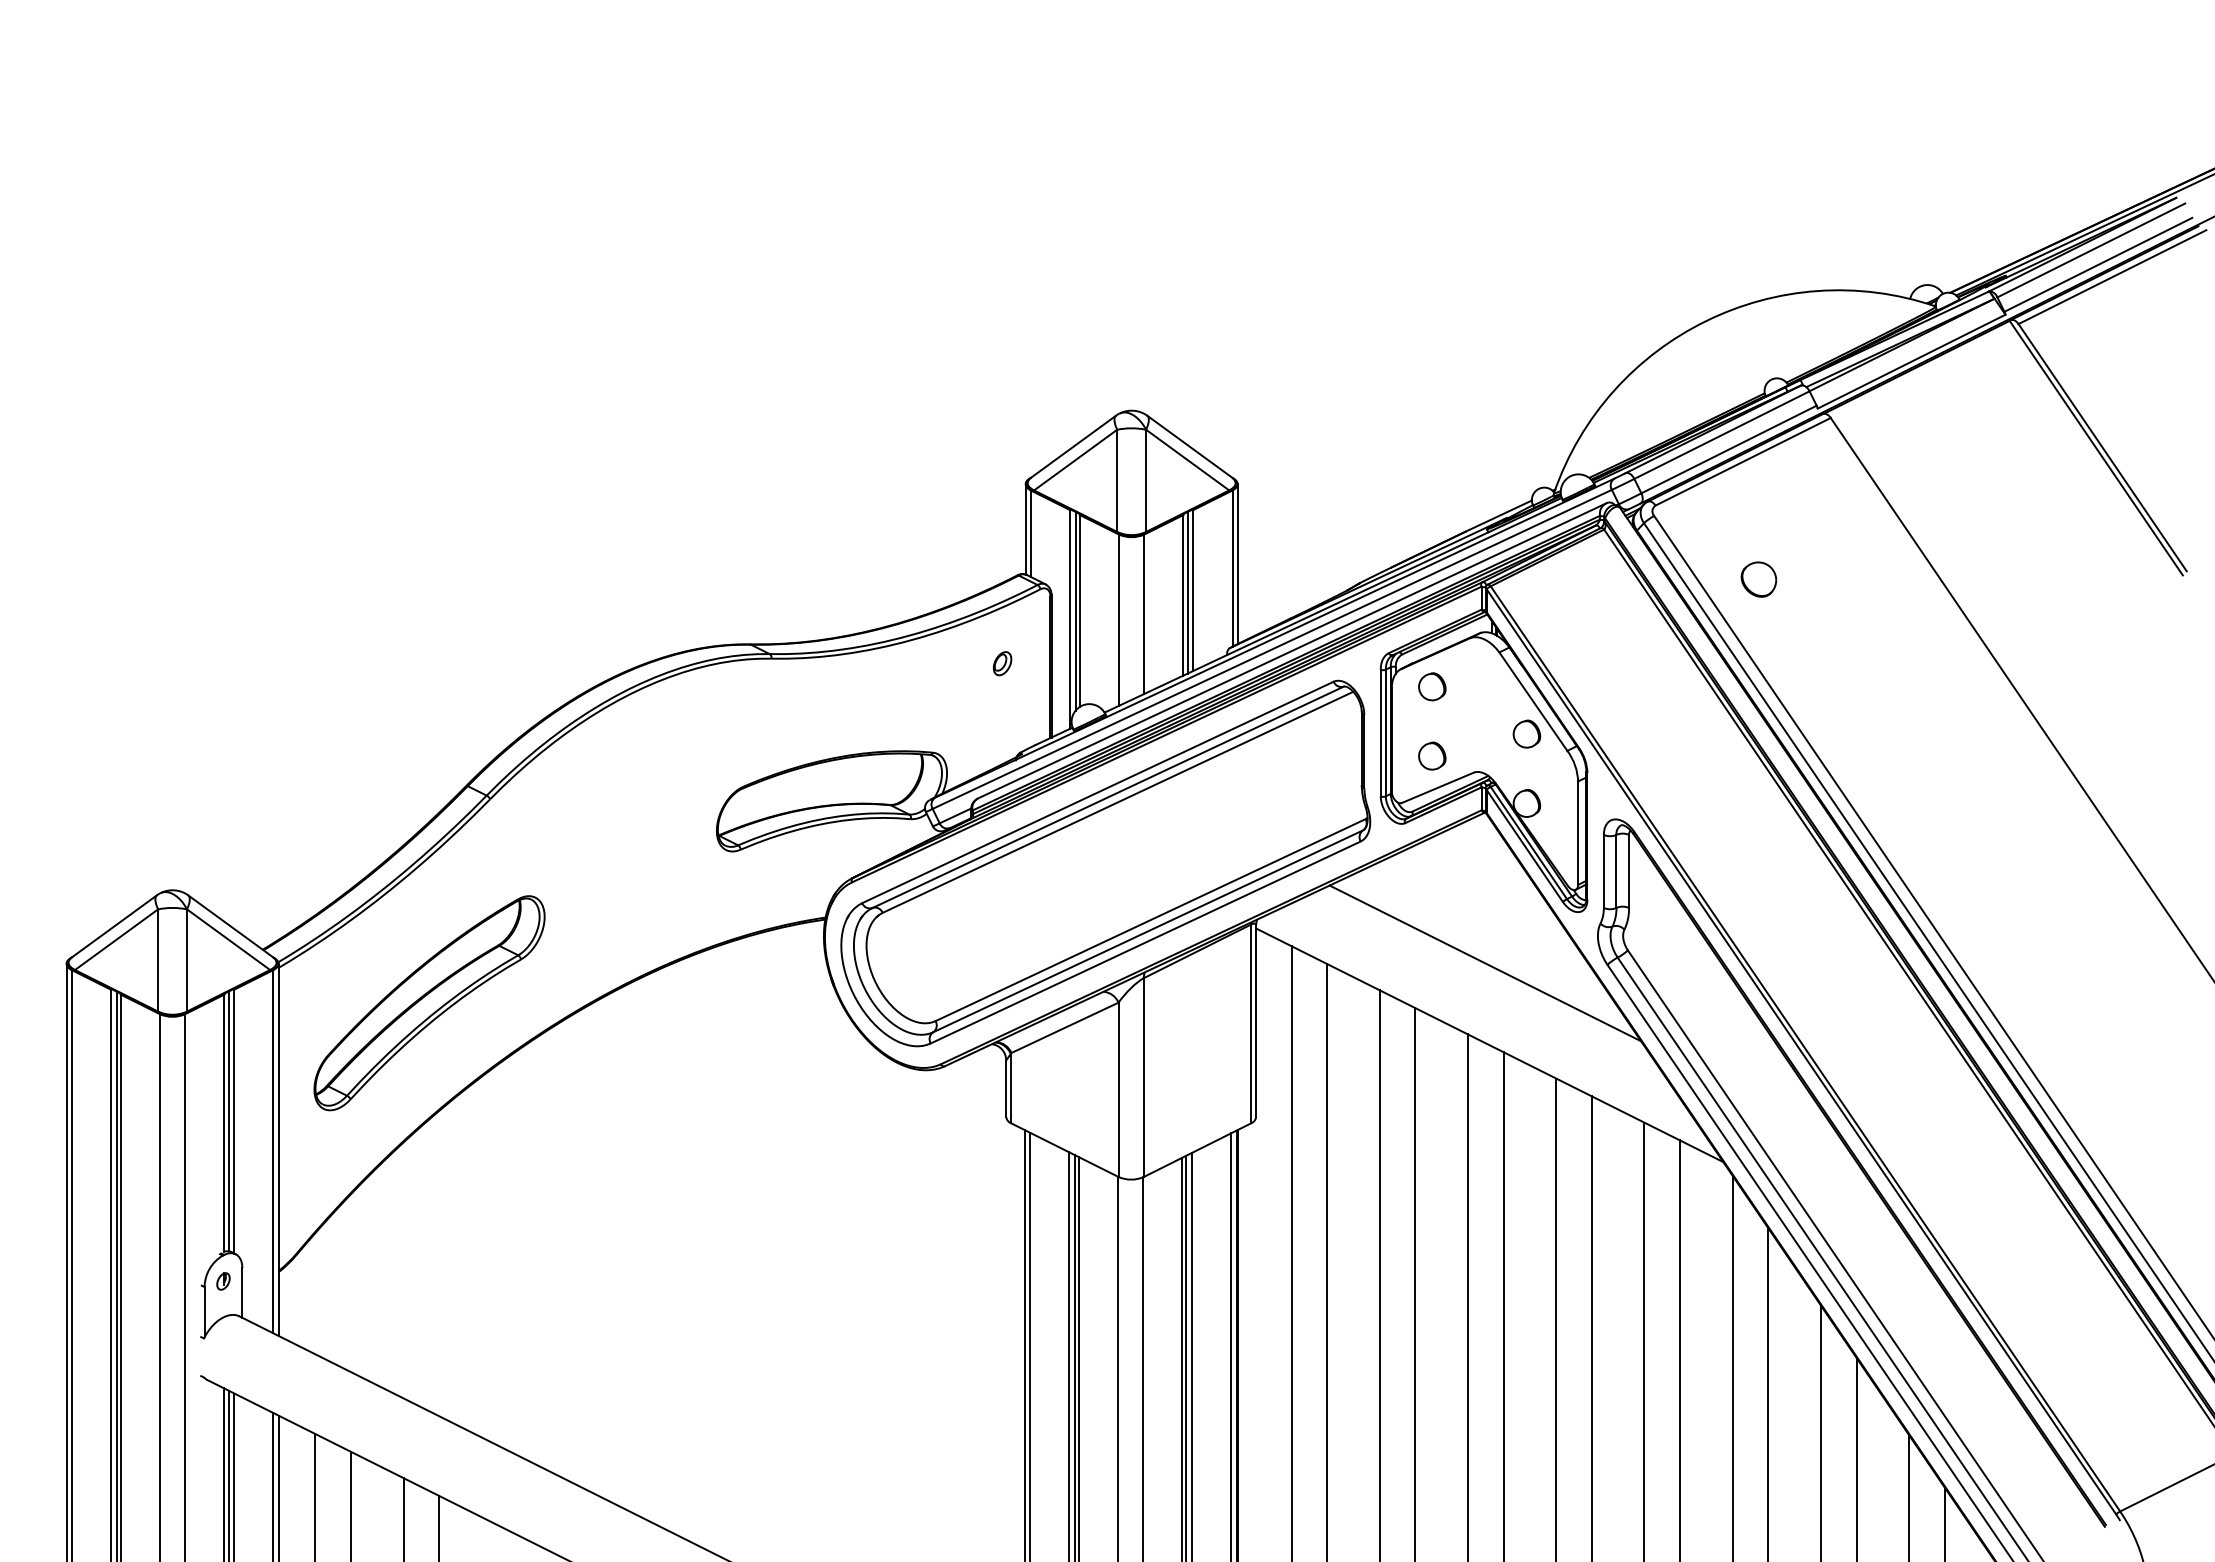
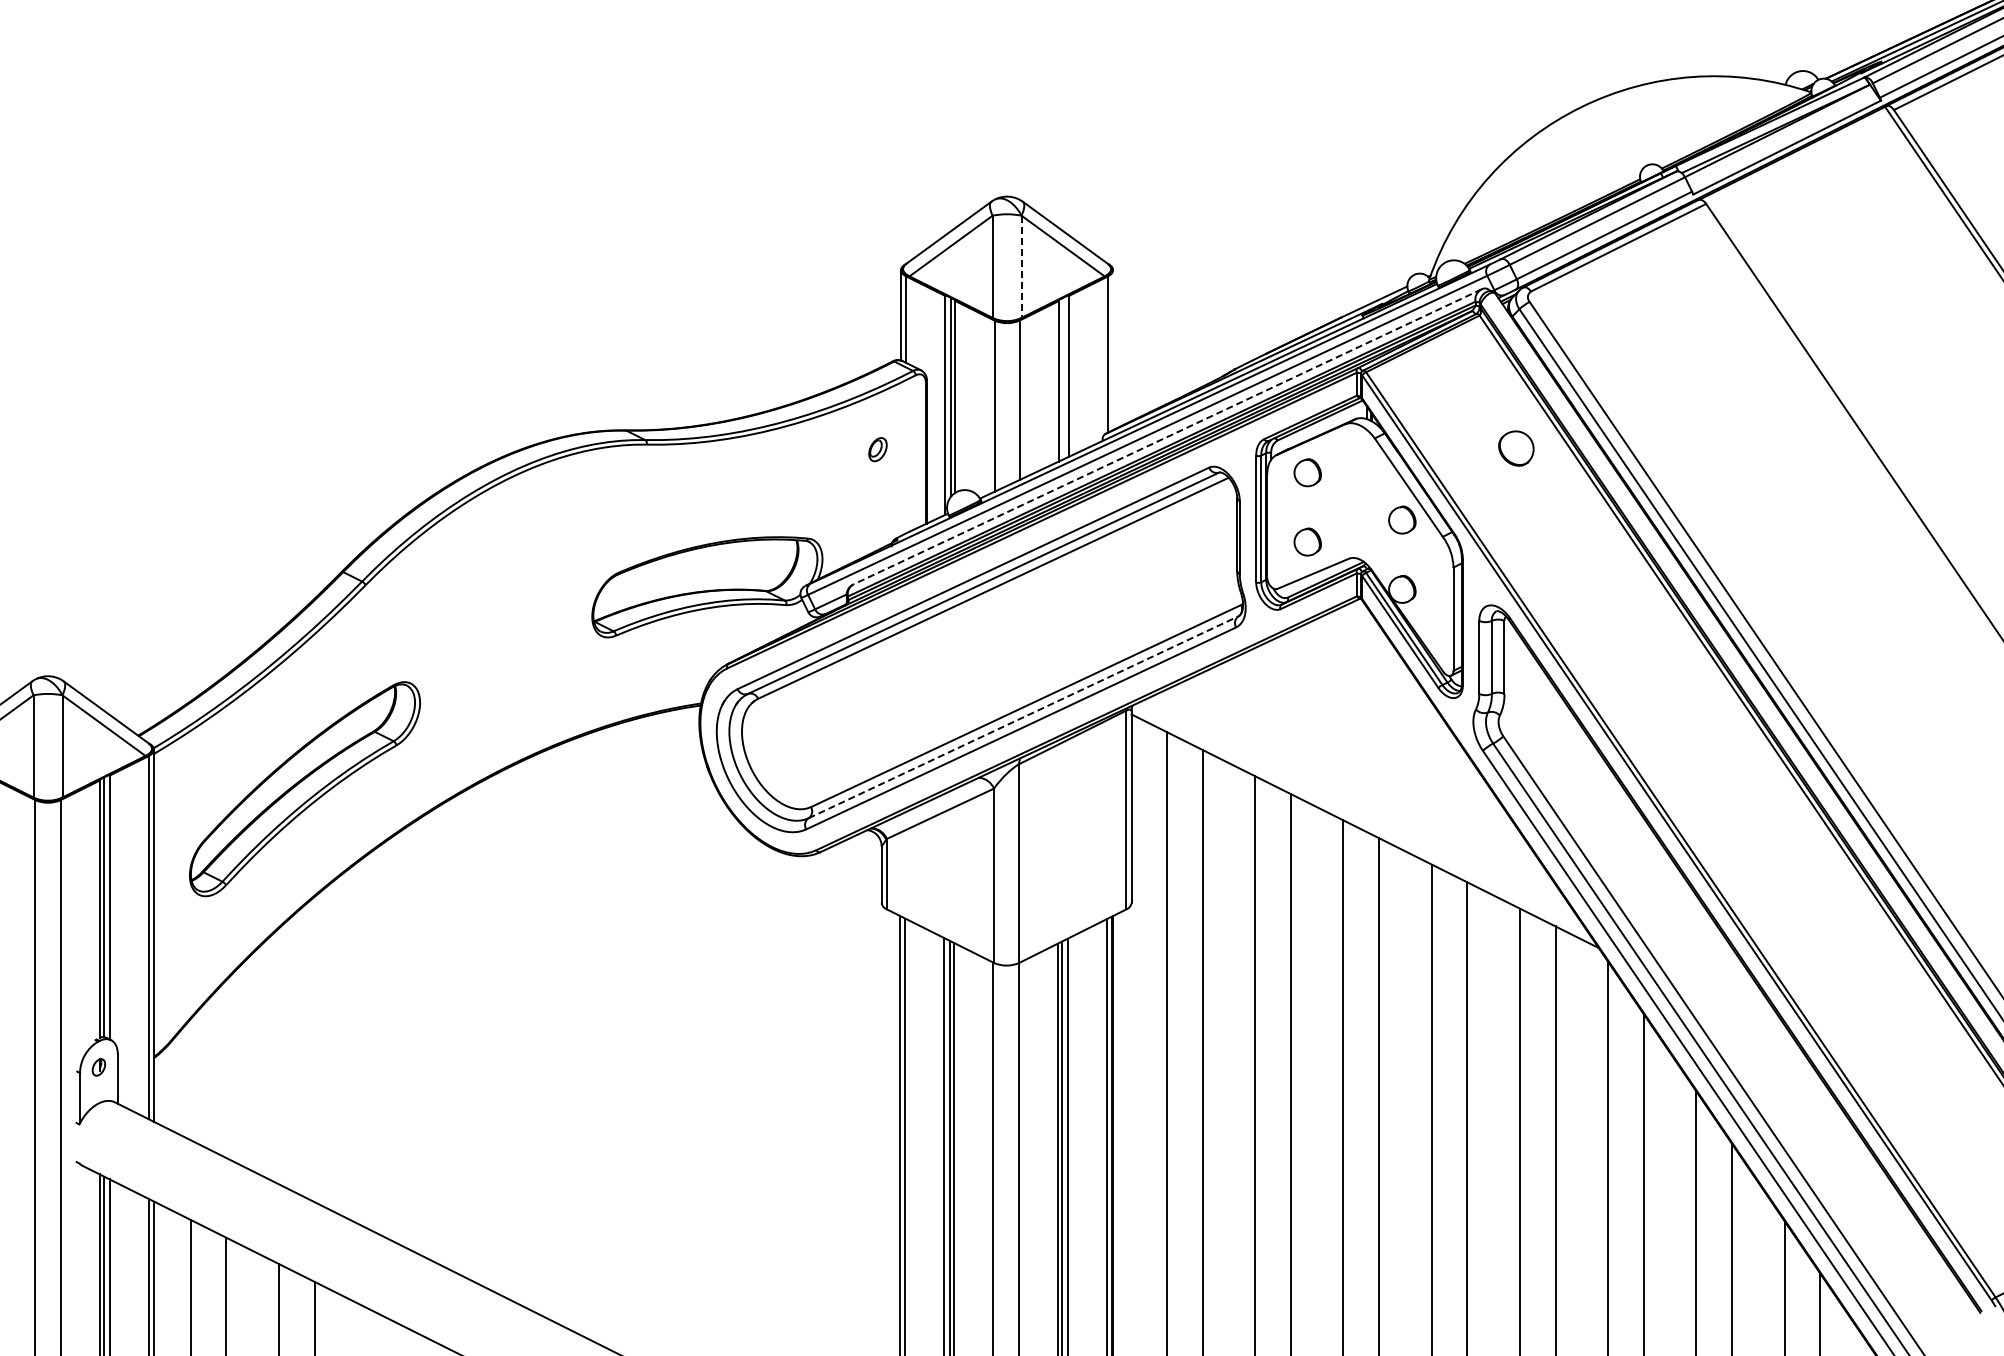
line: (1146, 481) -> (1021, 267), solid -> dashed
line: (1237, 564) -> (1112, 350), removed
part: (1758, 579) -> (1515, 448), moved
line: (1187, 592) -> (1062, 378), removed
line: (1292, 650) -> (1167, 436), solid -> dashed
line: (1148, 931) -> (1023, 717), solid -> dashed
line: (1485, 963) -> (1360, 749), removed

